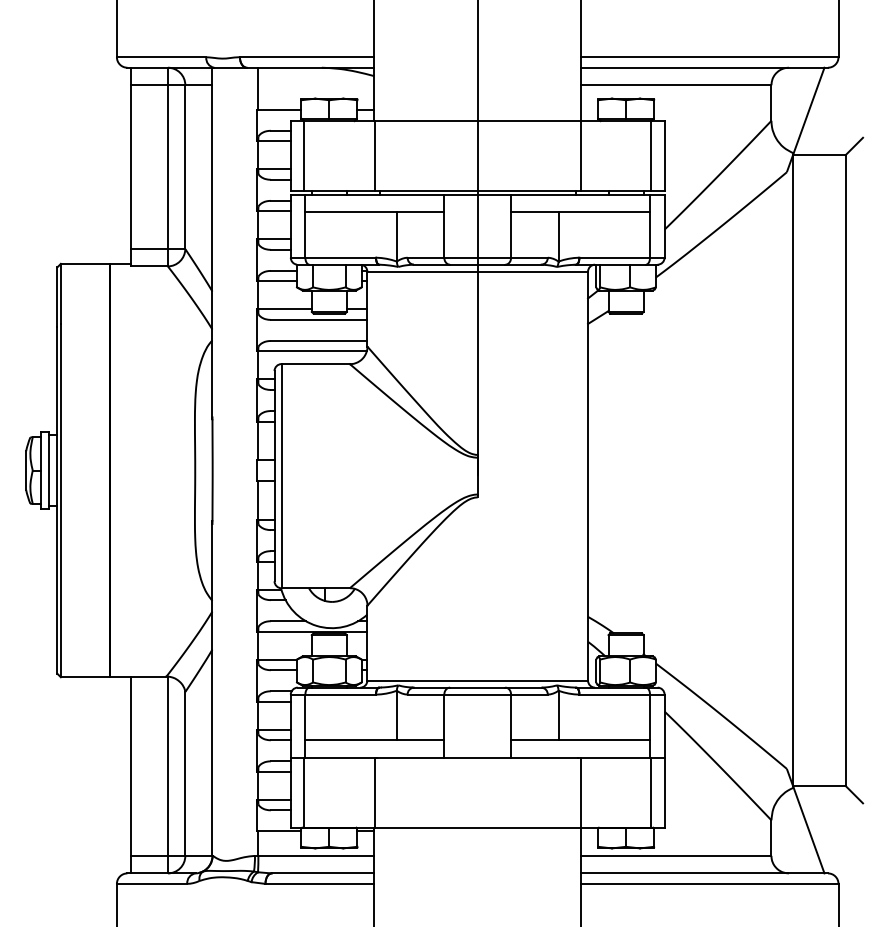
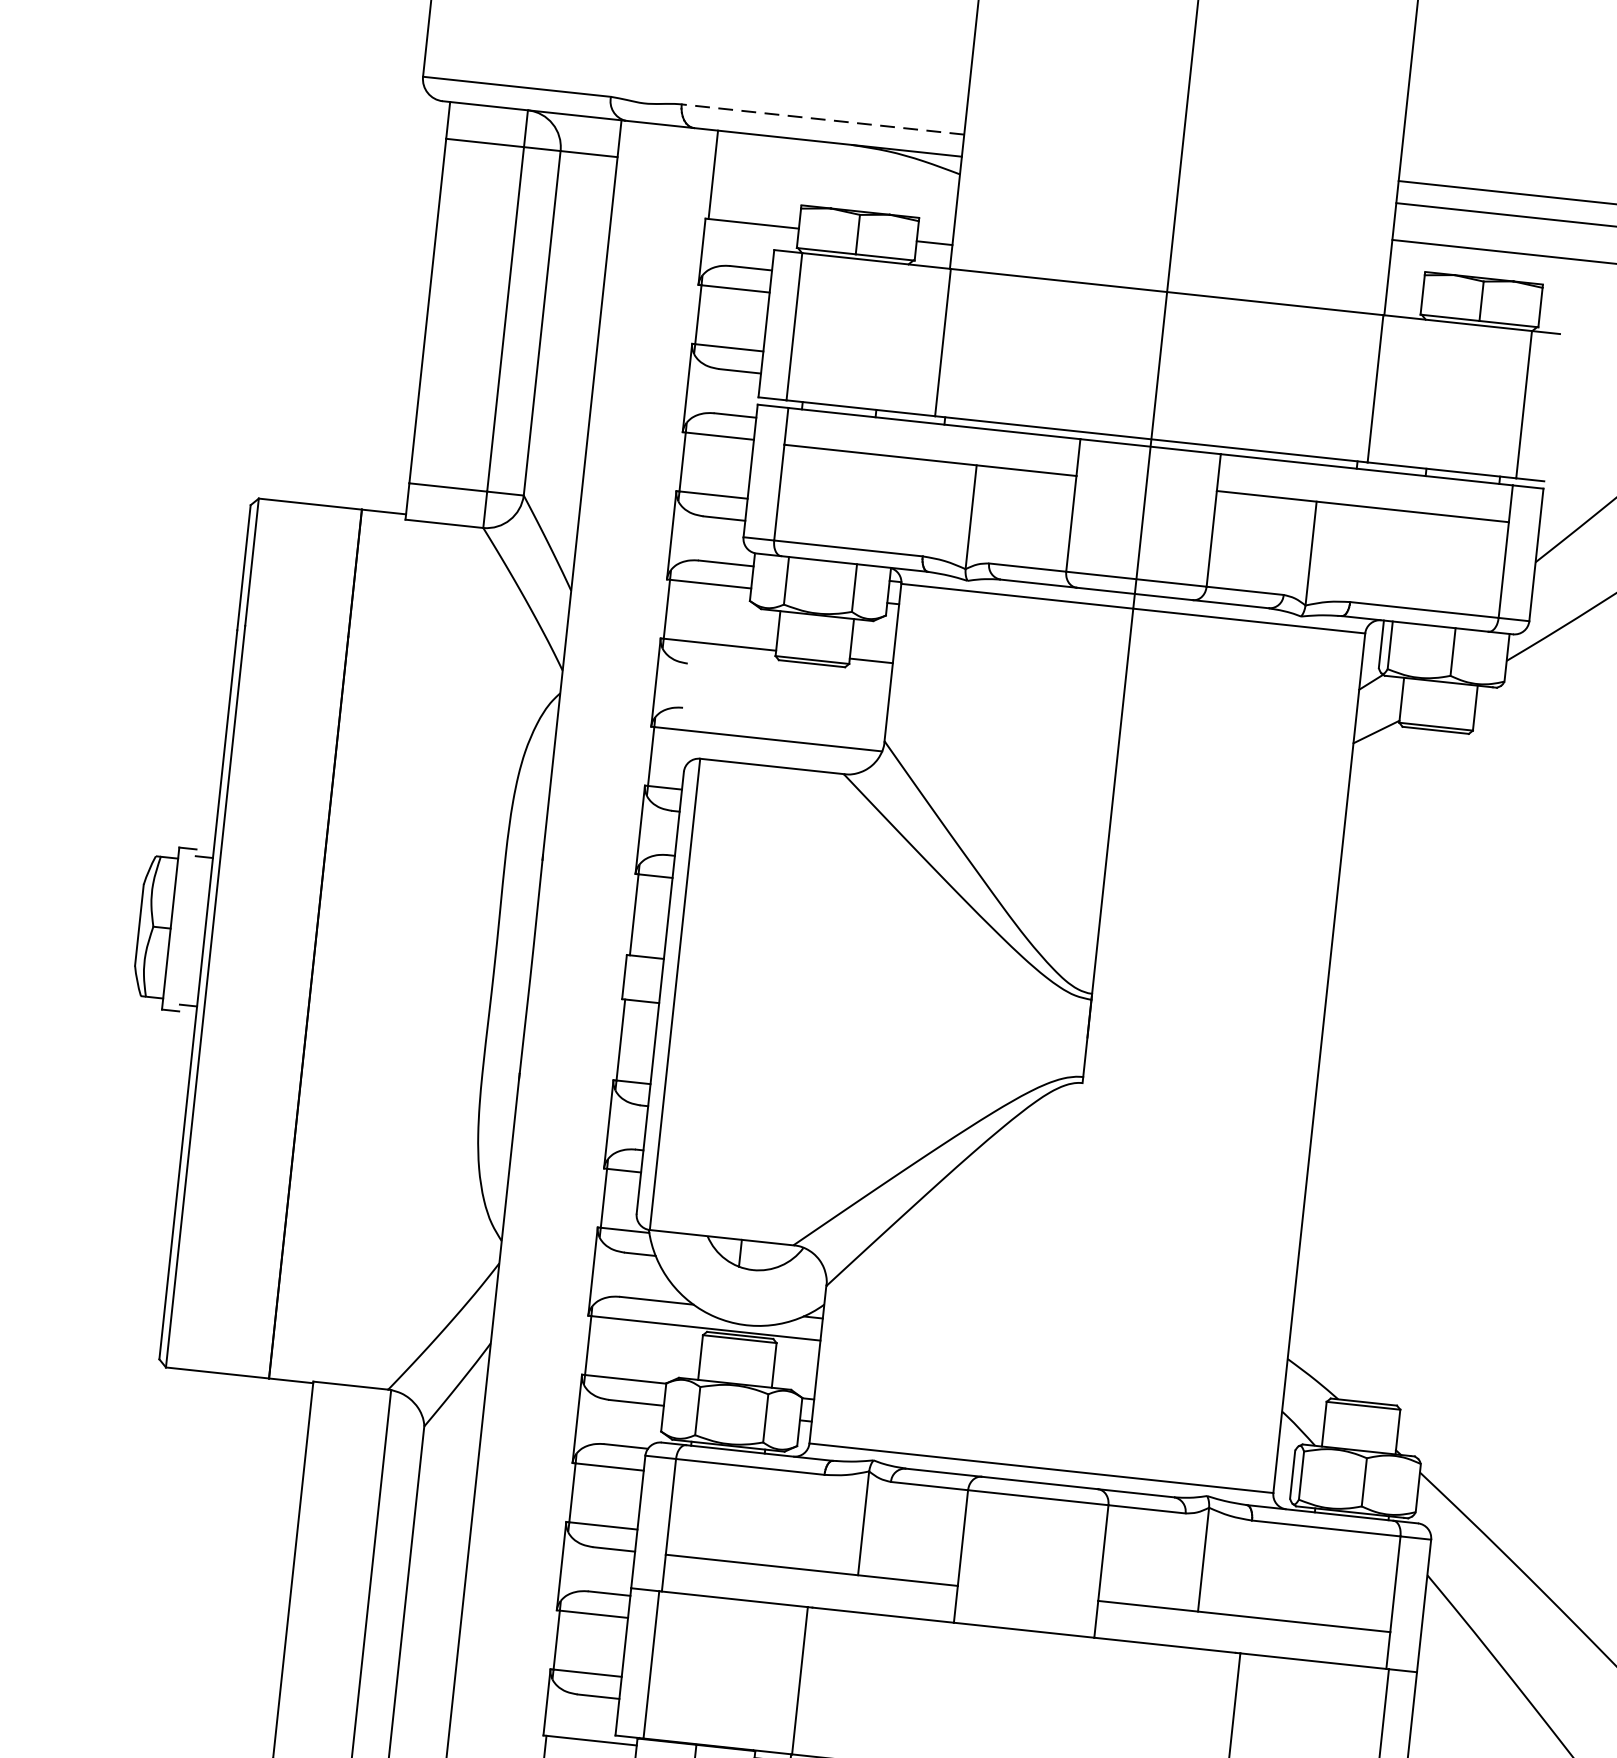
line: (306, 57) -> (821, 119), solid -> dashed
line: (664, 156) -> (1551, 408), removed
line: (318, 319) -> (787, 673), removed
line: (318, 340) -> (783, 717), removed
line: (49, 470) -> (188, 930), removed

